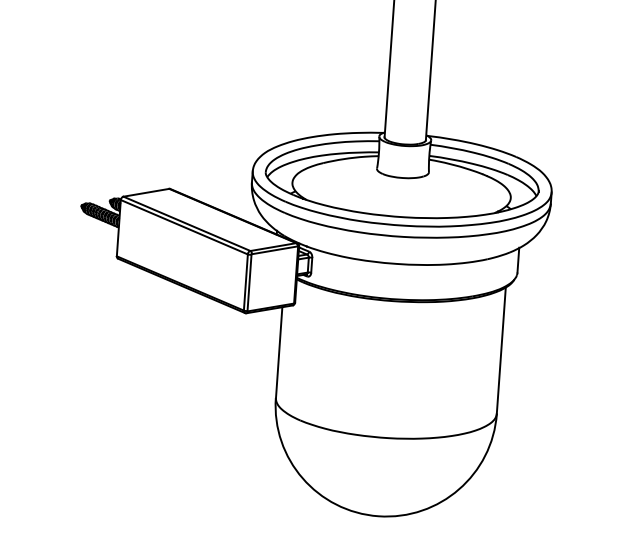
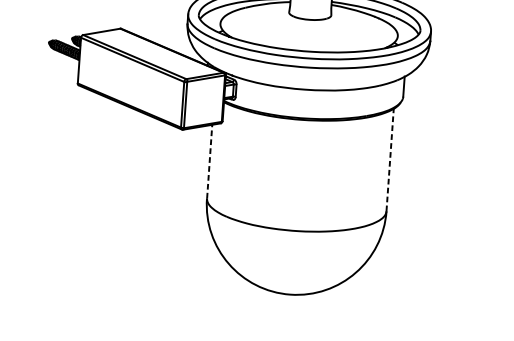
line: (501, 349) -> (390, 159), solid -> dashed
line: (279, 352) -> (209, 161), solid -> dashed

